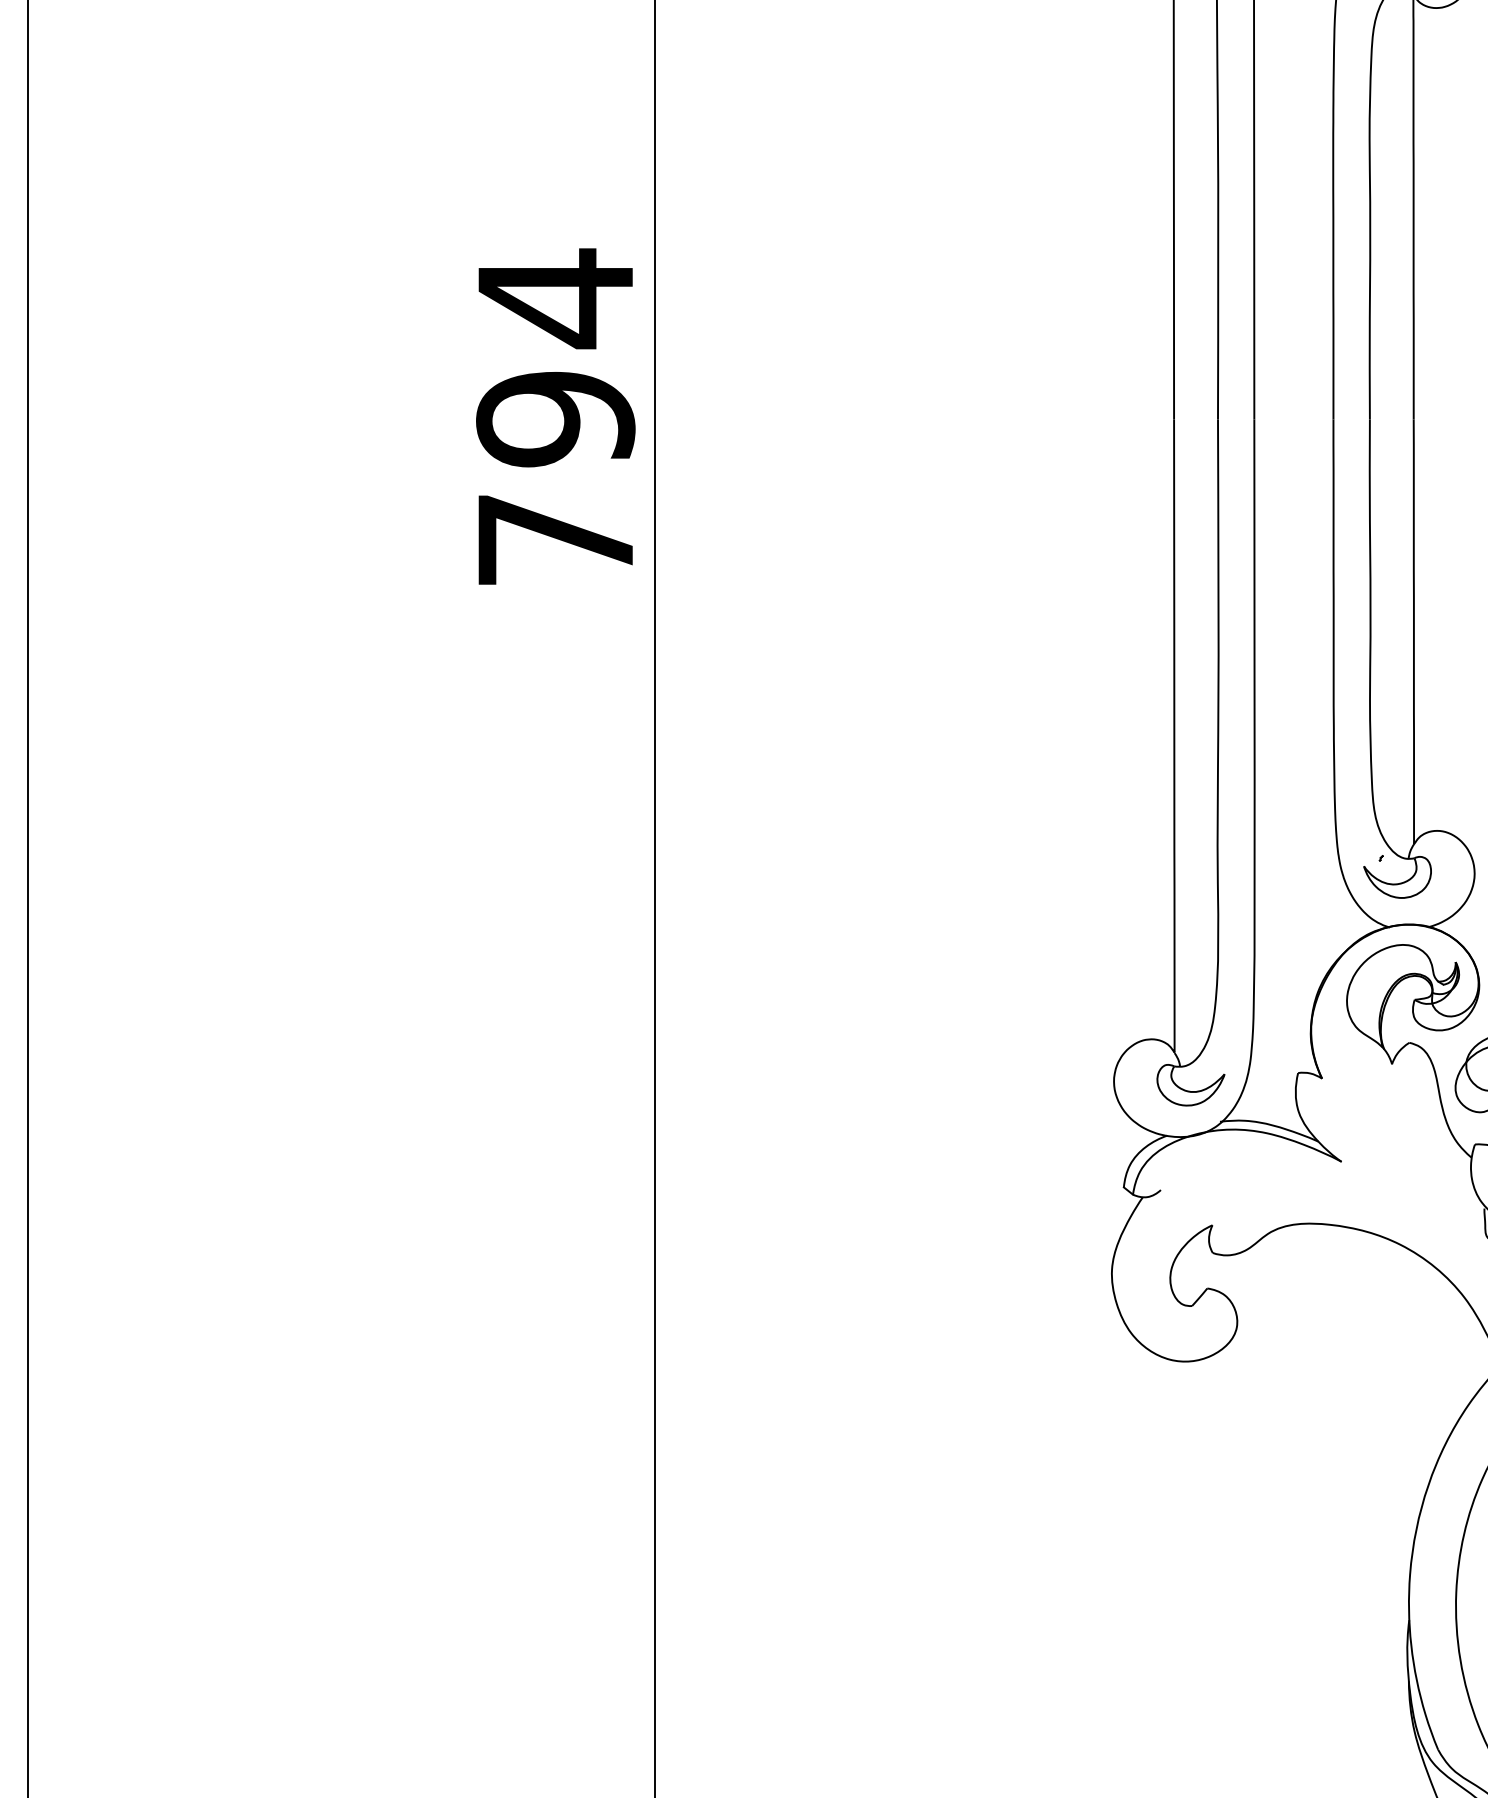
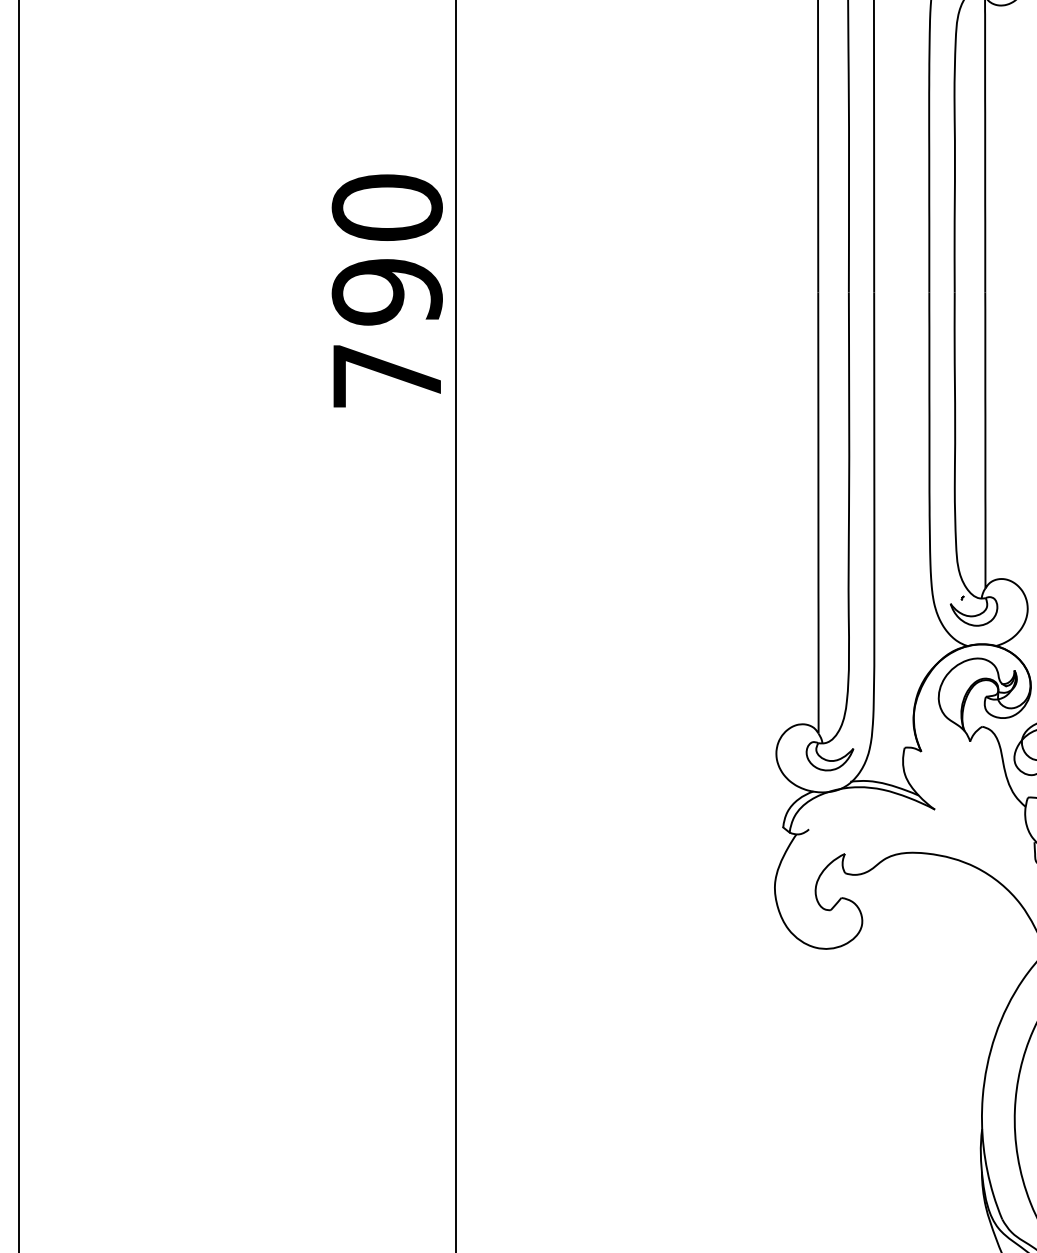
text: (554, 299) -> (386, 208), 794 -> 790

